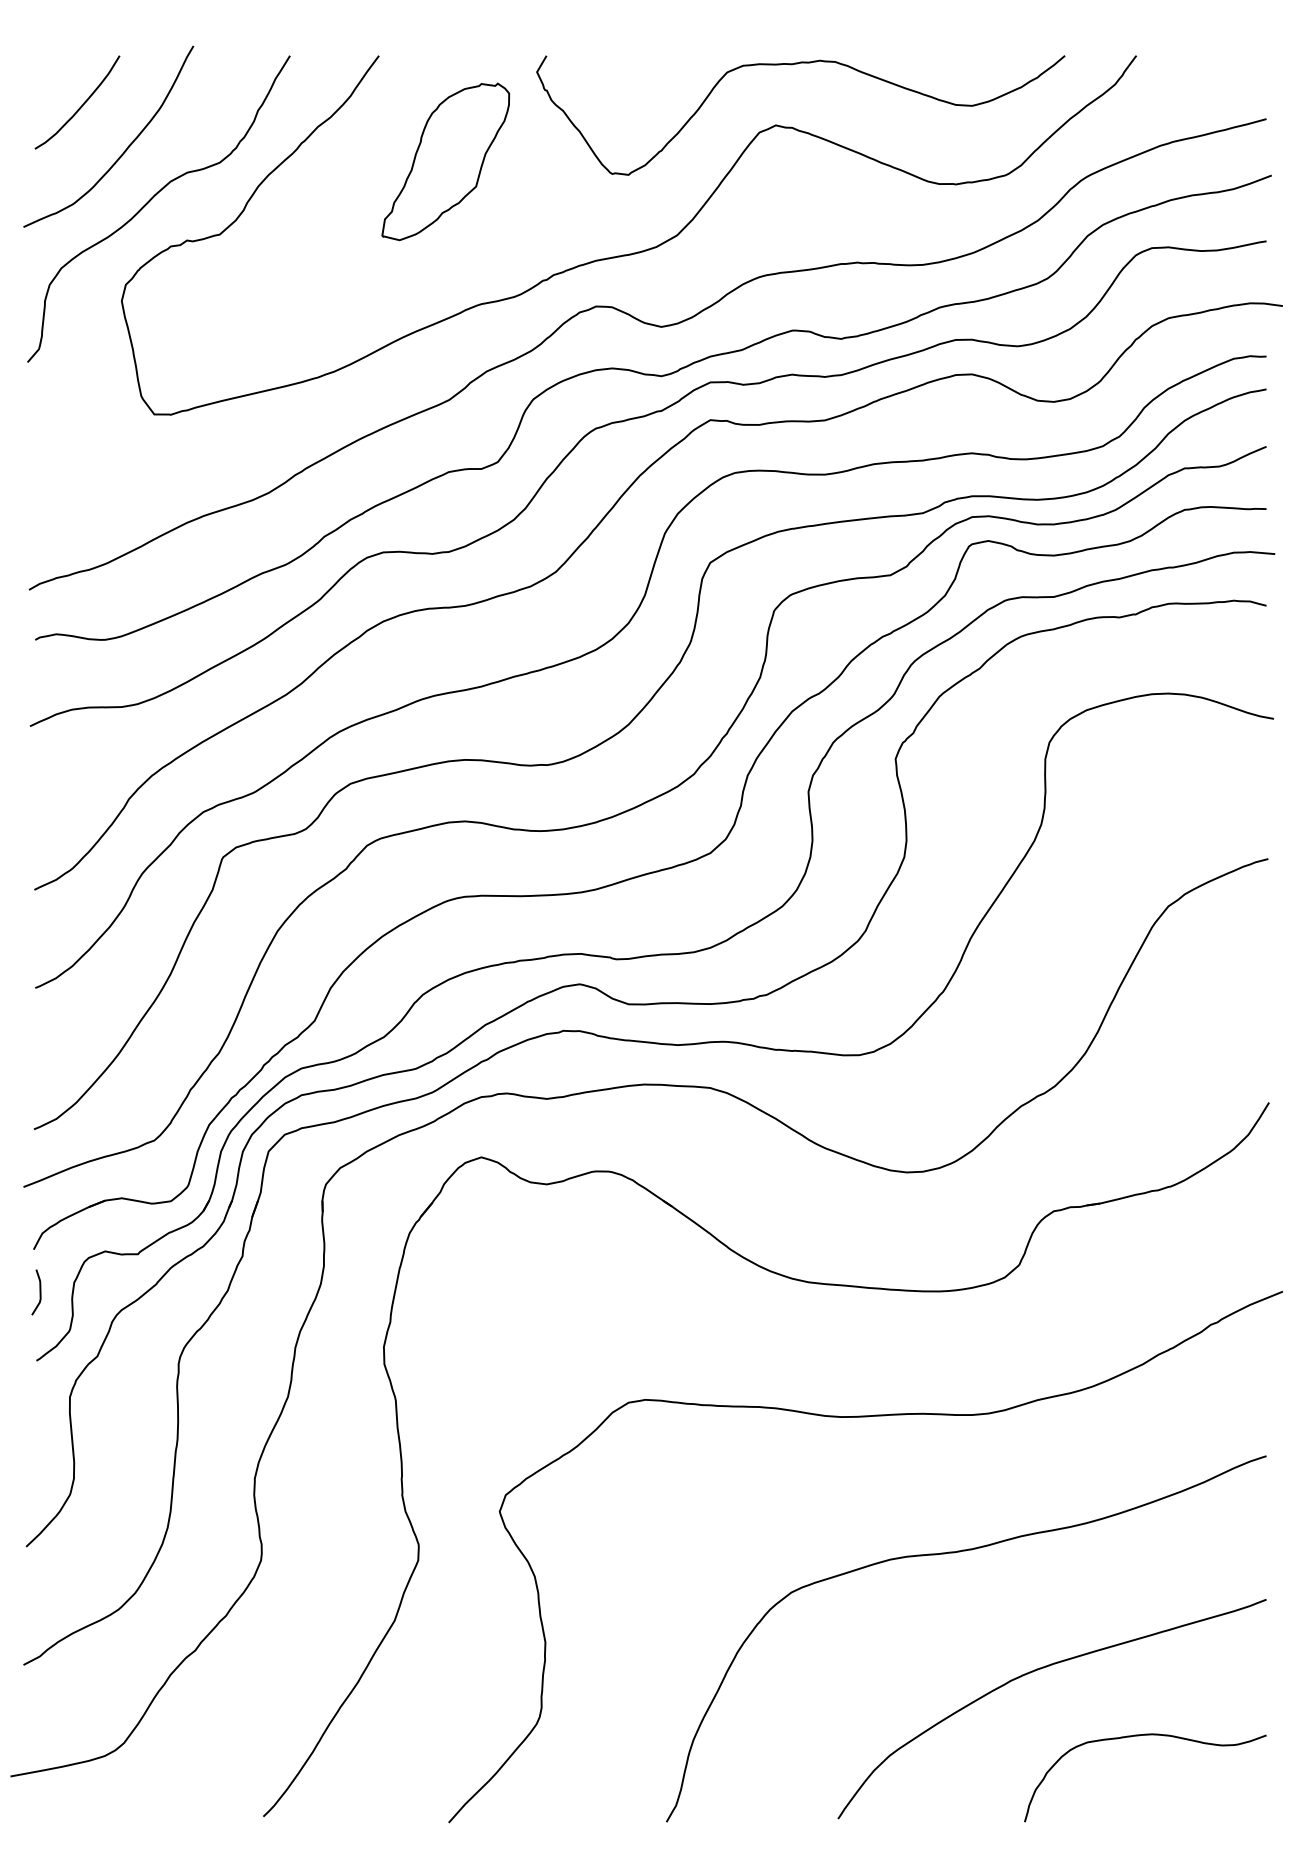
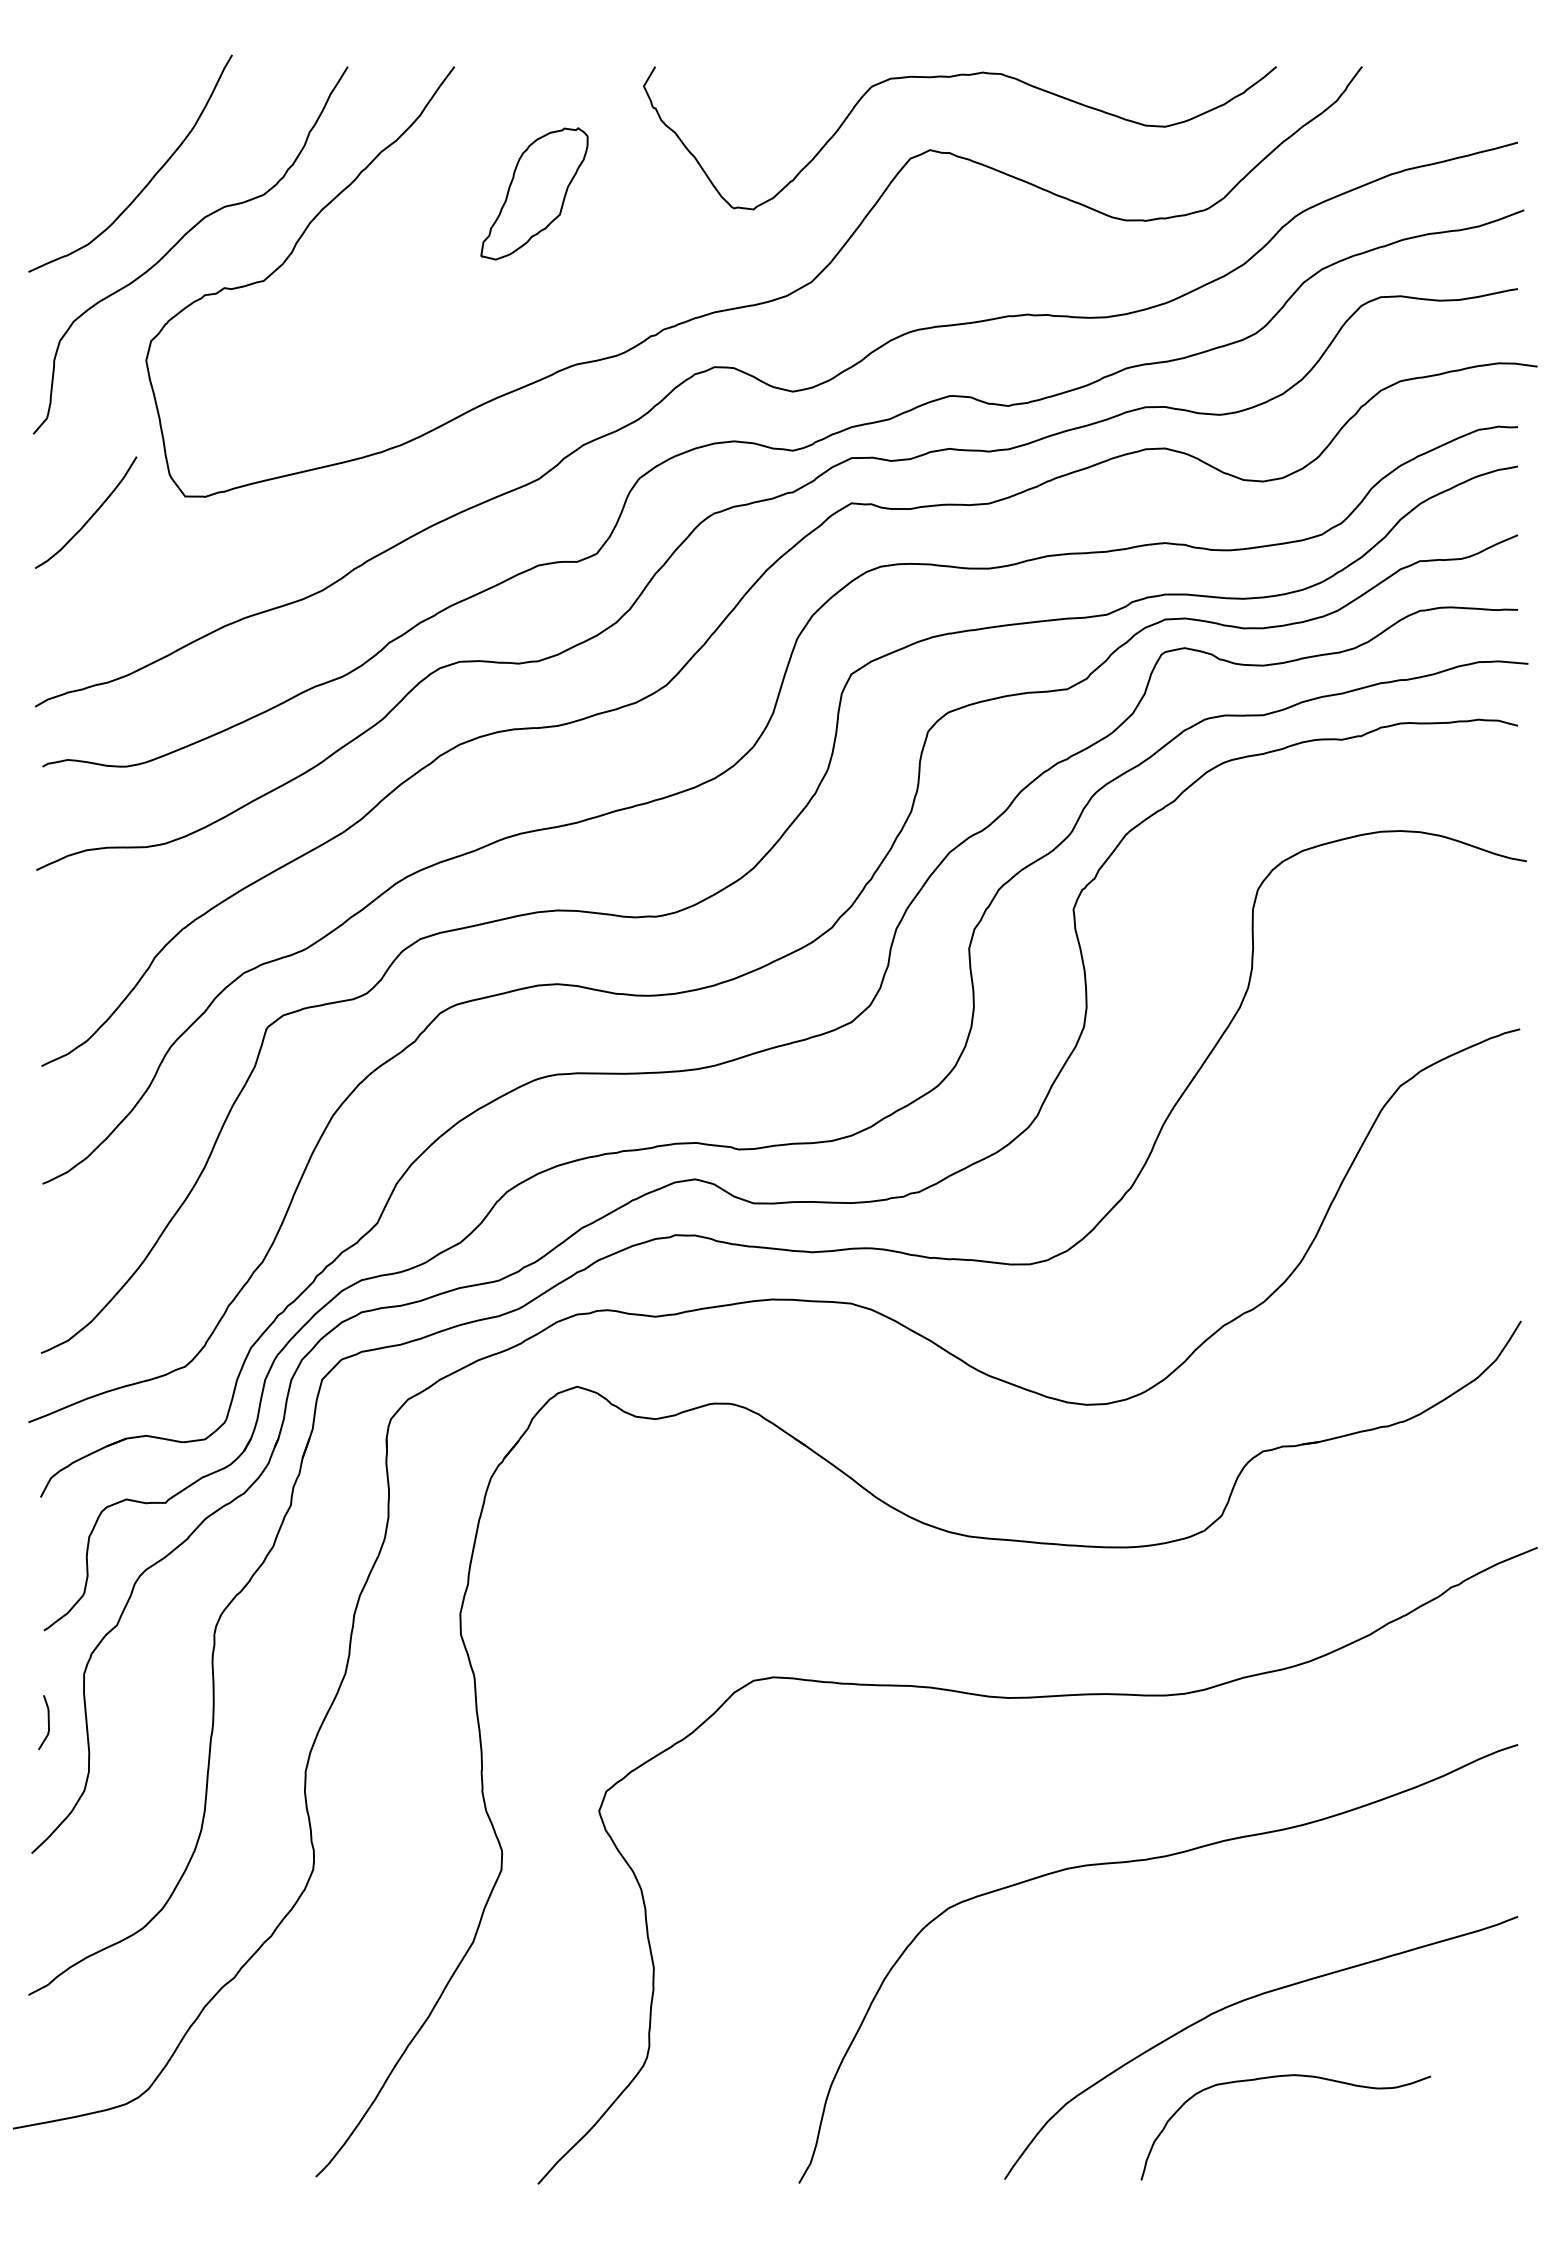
curve: (81, 105) -> (90, 516), moved
part: (445, 161) -> (534, 193), size x0.7
curve: (39, 1291) -> (47, 1721), moved
curve: (1139, 1736) -> (1278, 2077), moved

